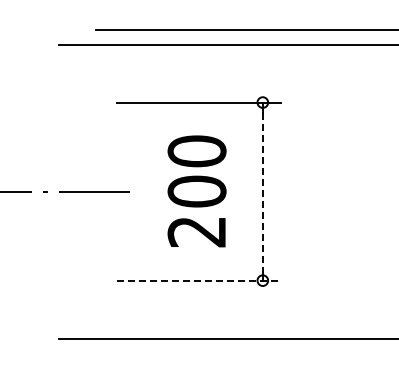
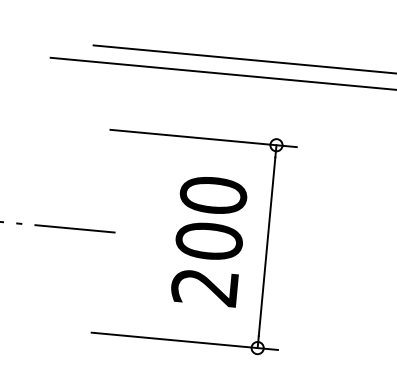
text: (196, 191) -> (208, 241), moved
line: (262, 192) -> (266, 247), dashed -> solid
line: (198, 280) -> (184, 341), dashed -> solid

